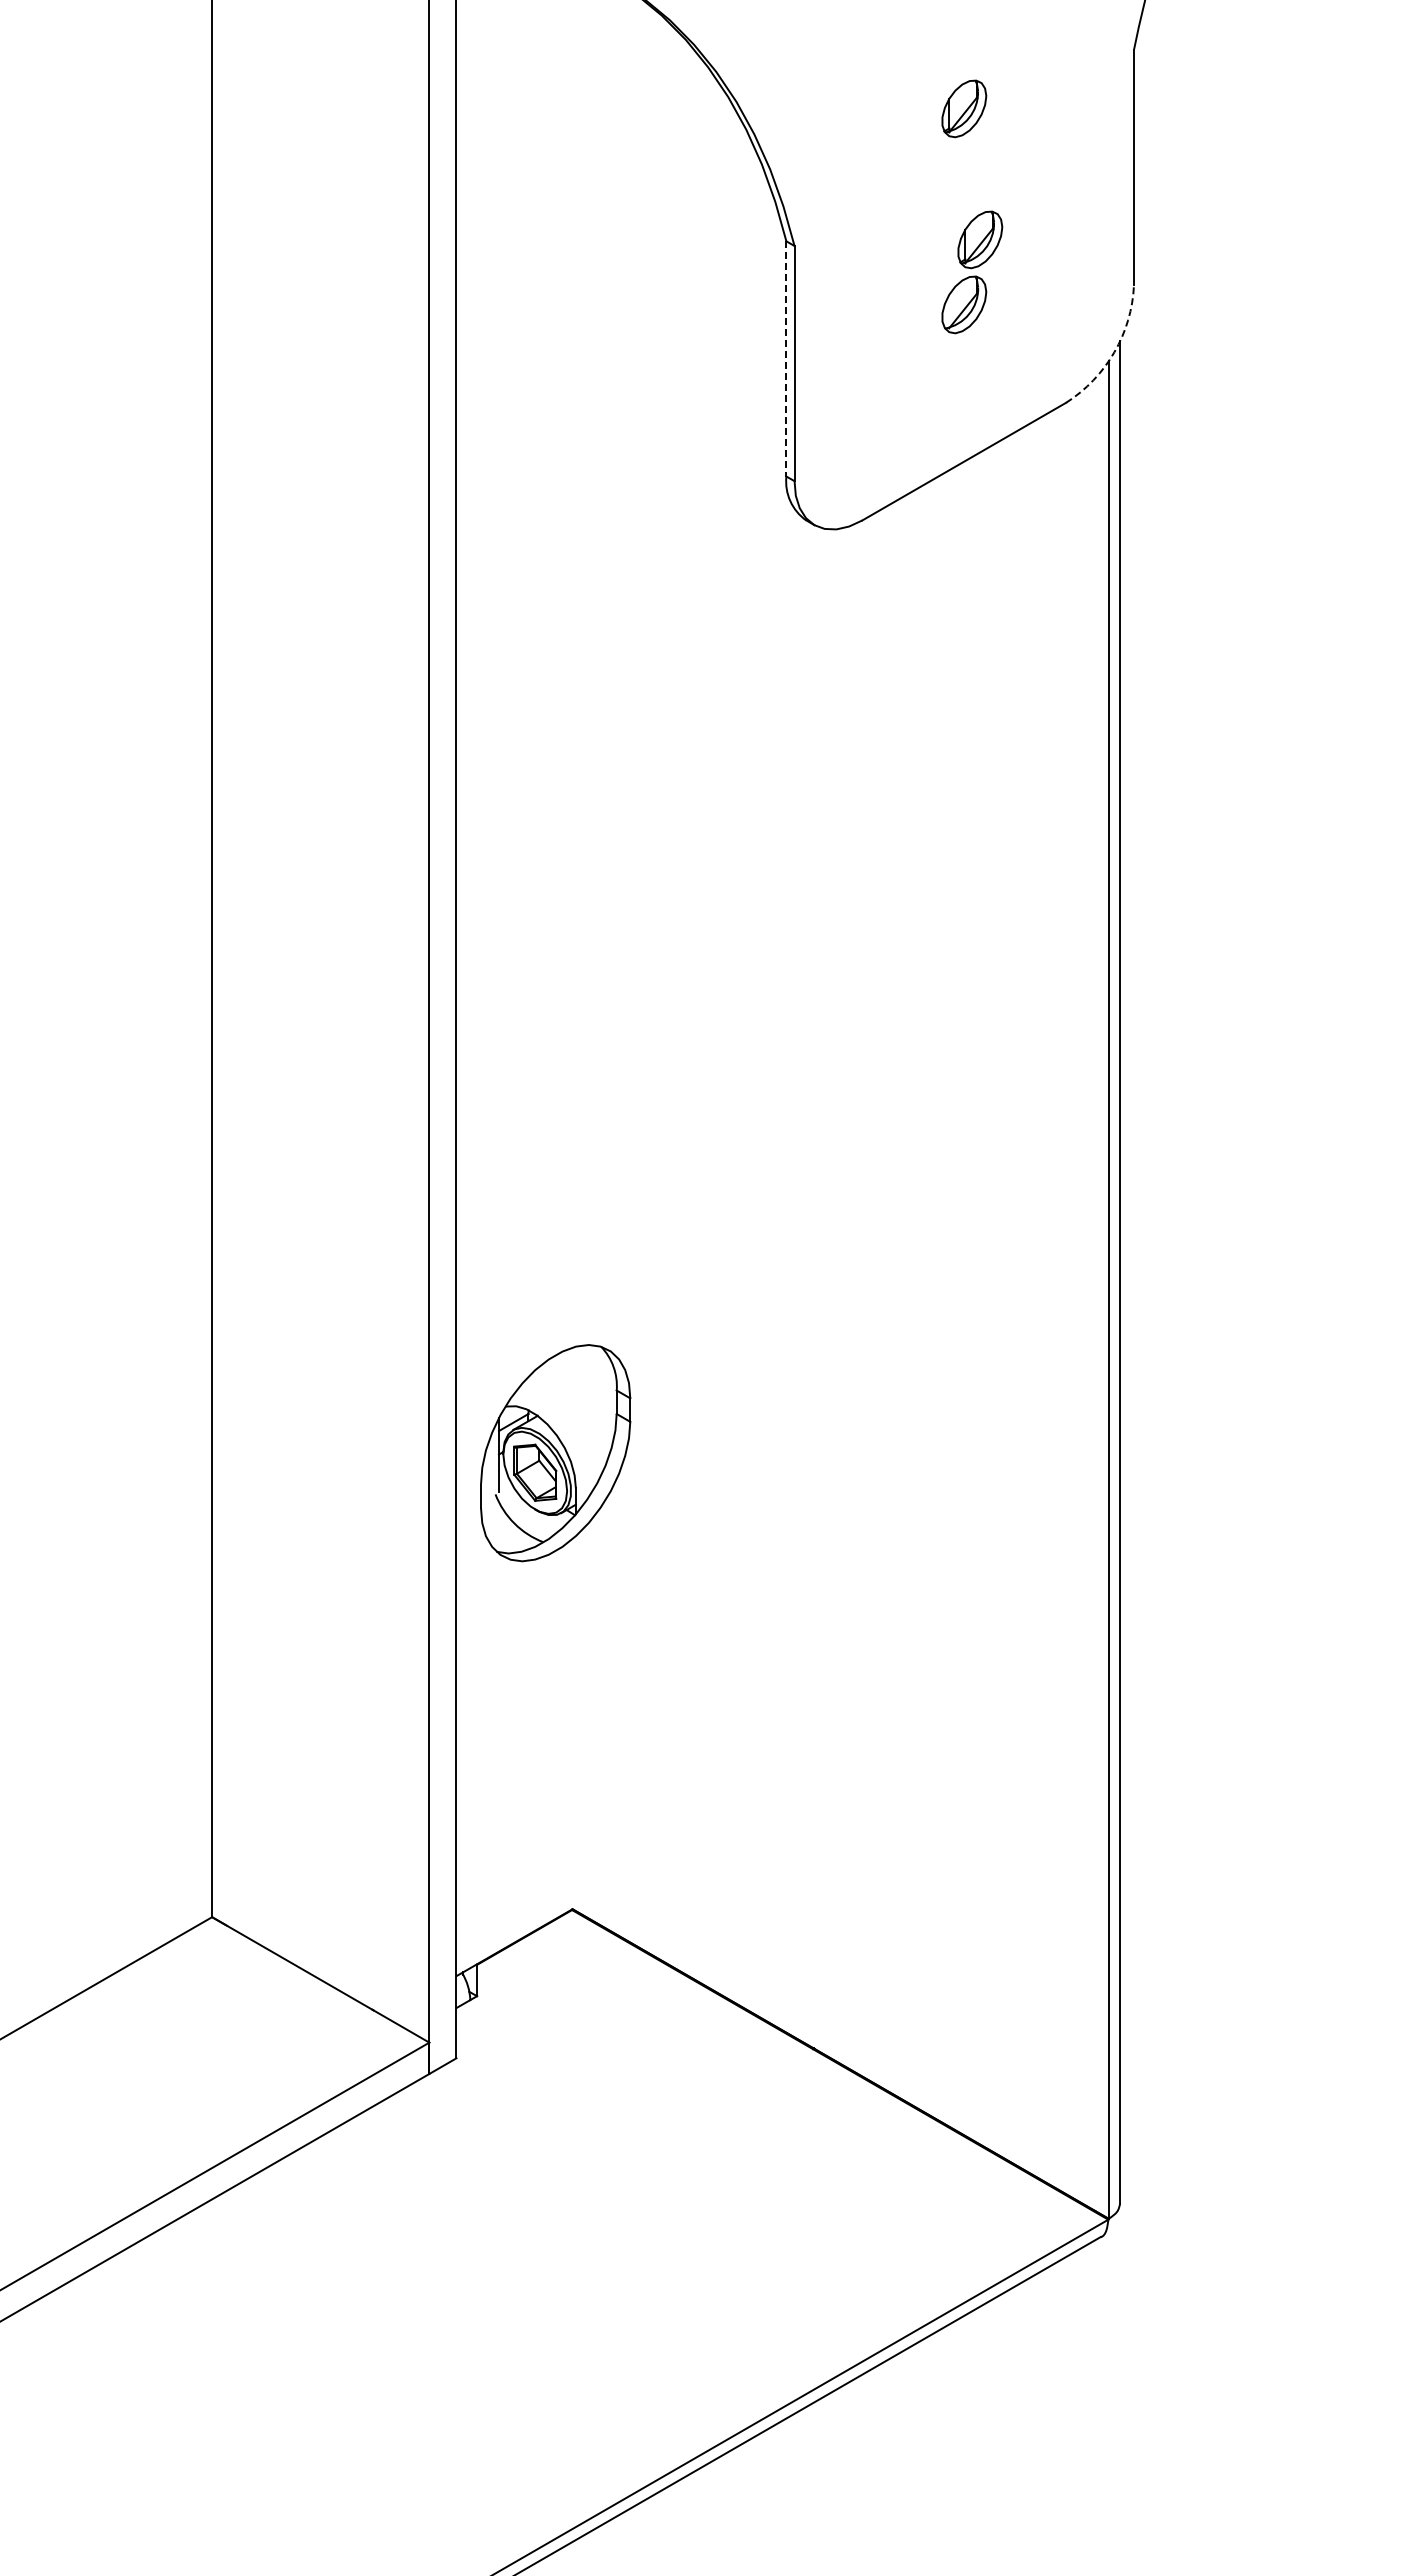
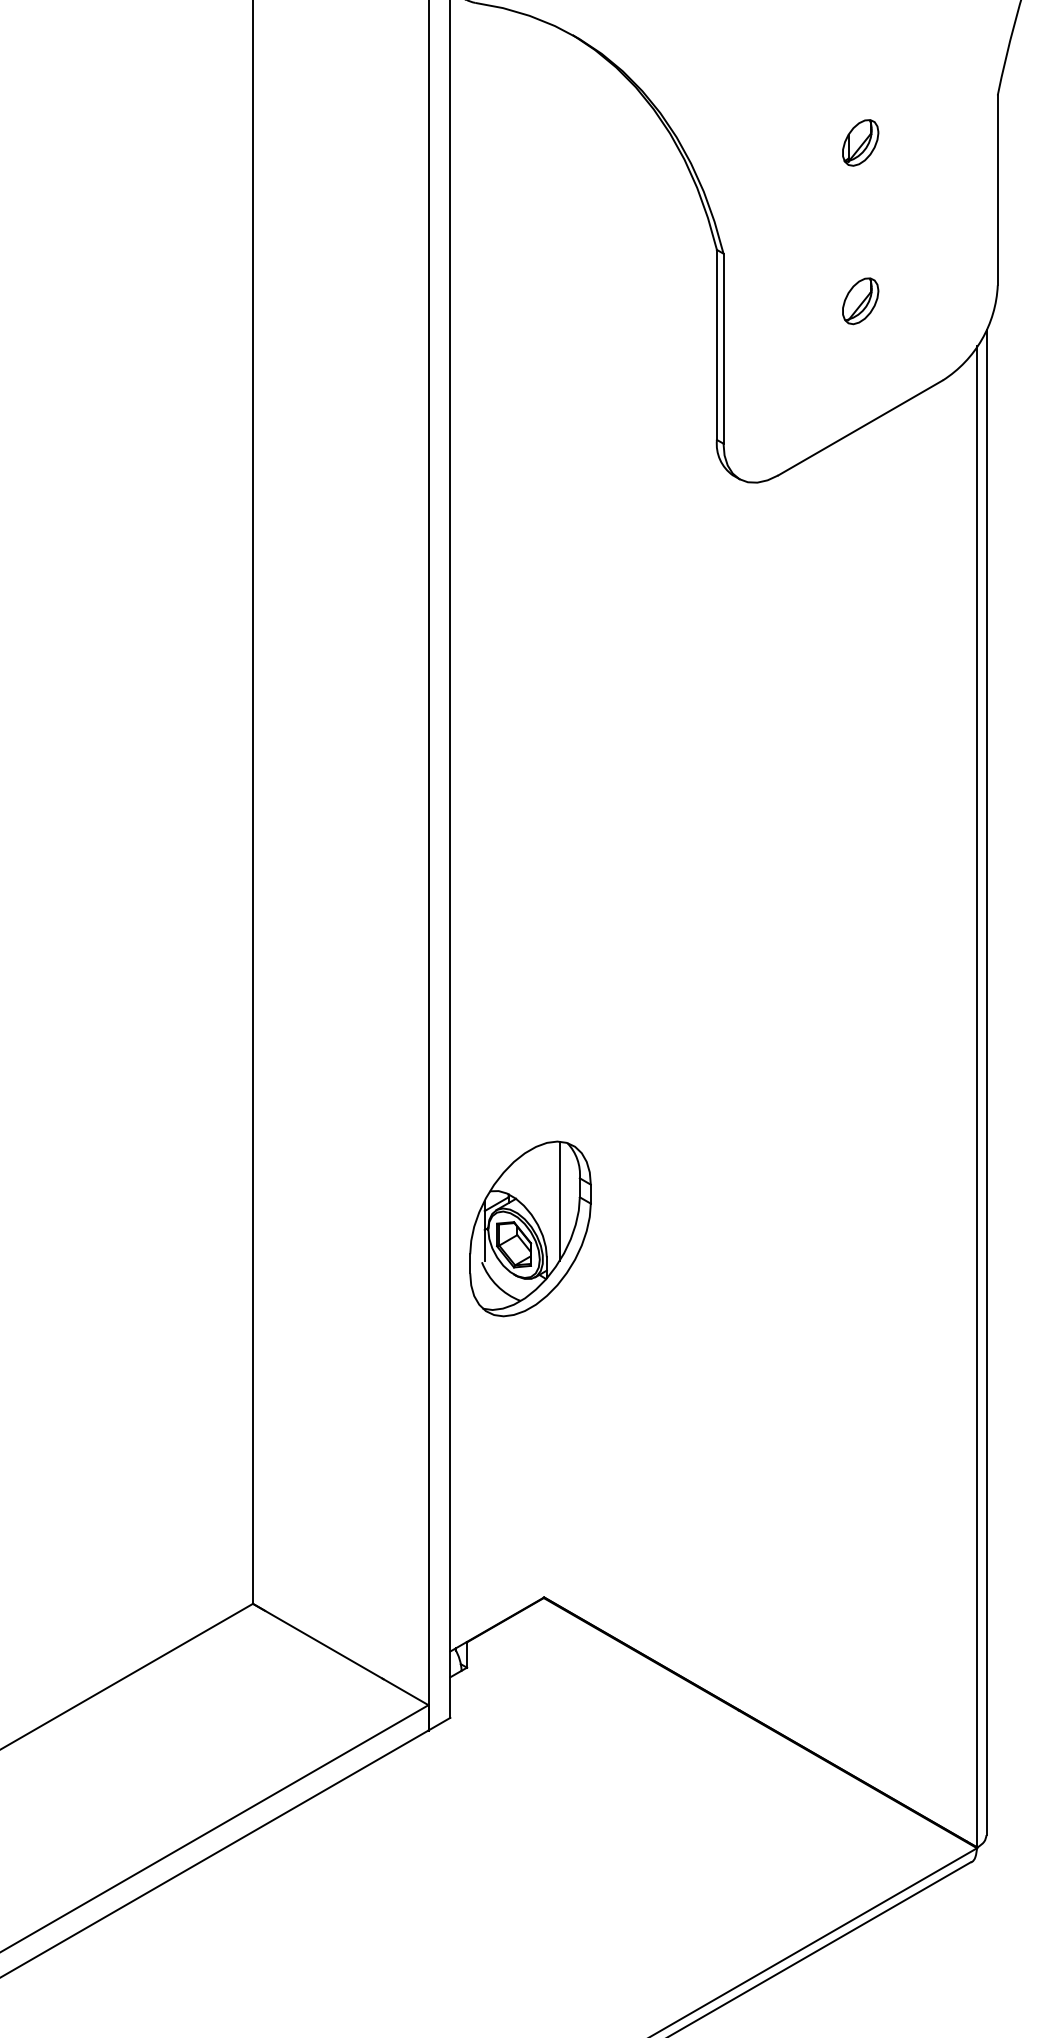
part: (980, 239) -> (873, 248), removed
arc: (1114, 352) -> (982, 339), dashed -> solid
line: (786, 358) -> (717, 344), dashed -> solid
line: (591, 1419) -> (559, 1201), added

